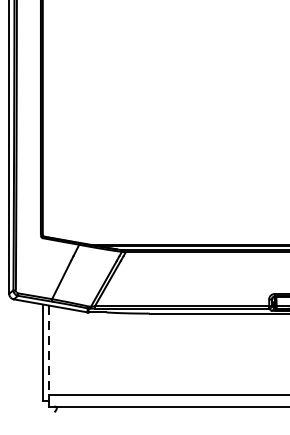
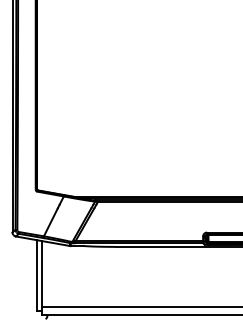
line: (48, 349) -> (41, 273), dashed -> solid

